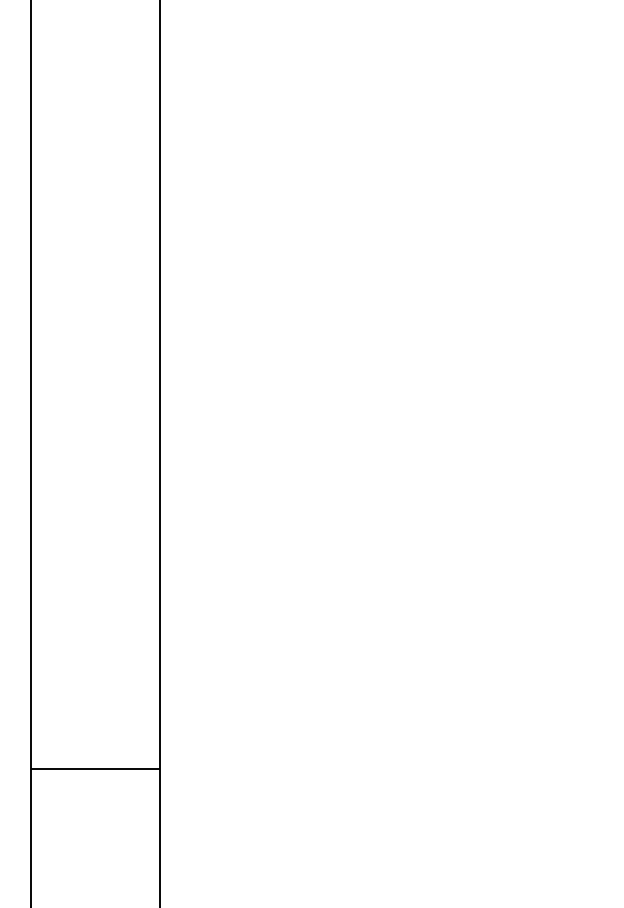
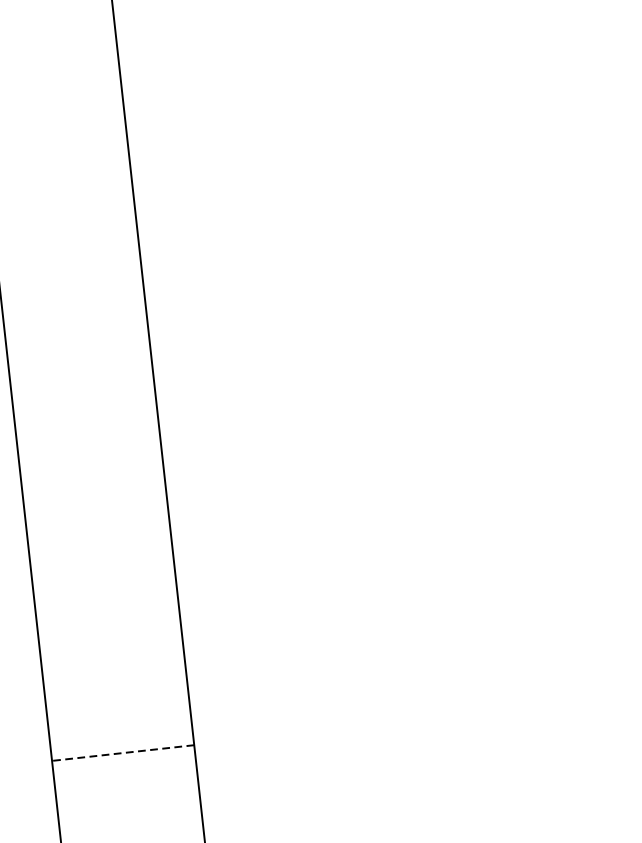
line: (95, 768) -> (122, 752), solid -> dashed

